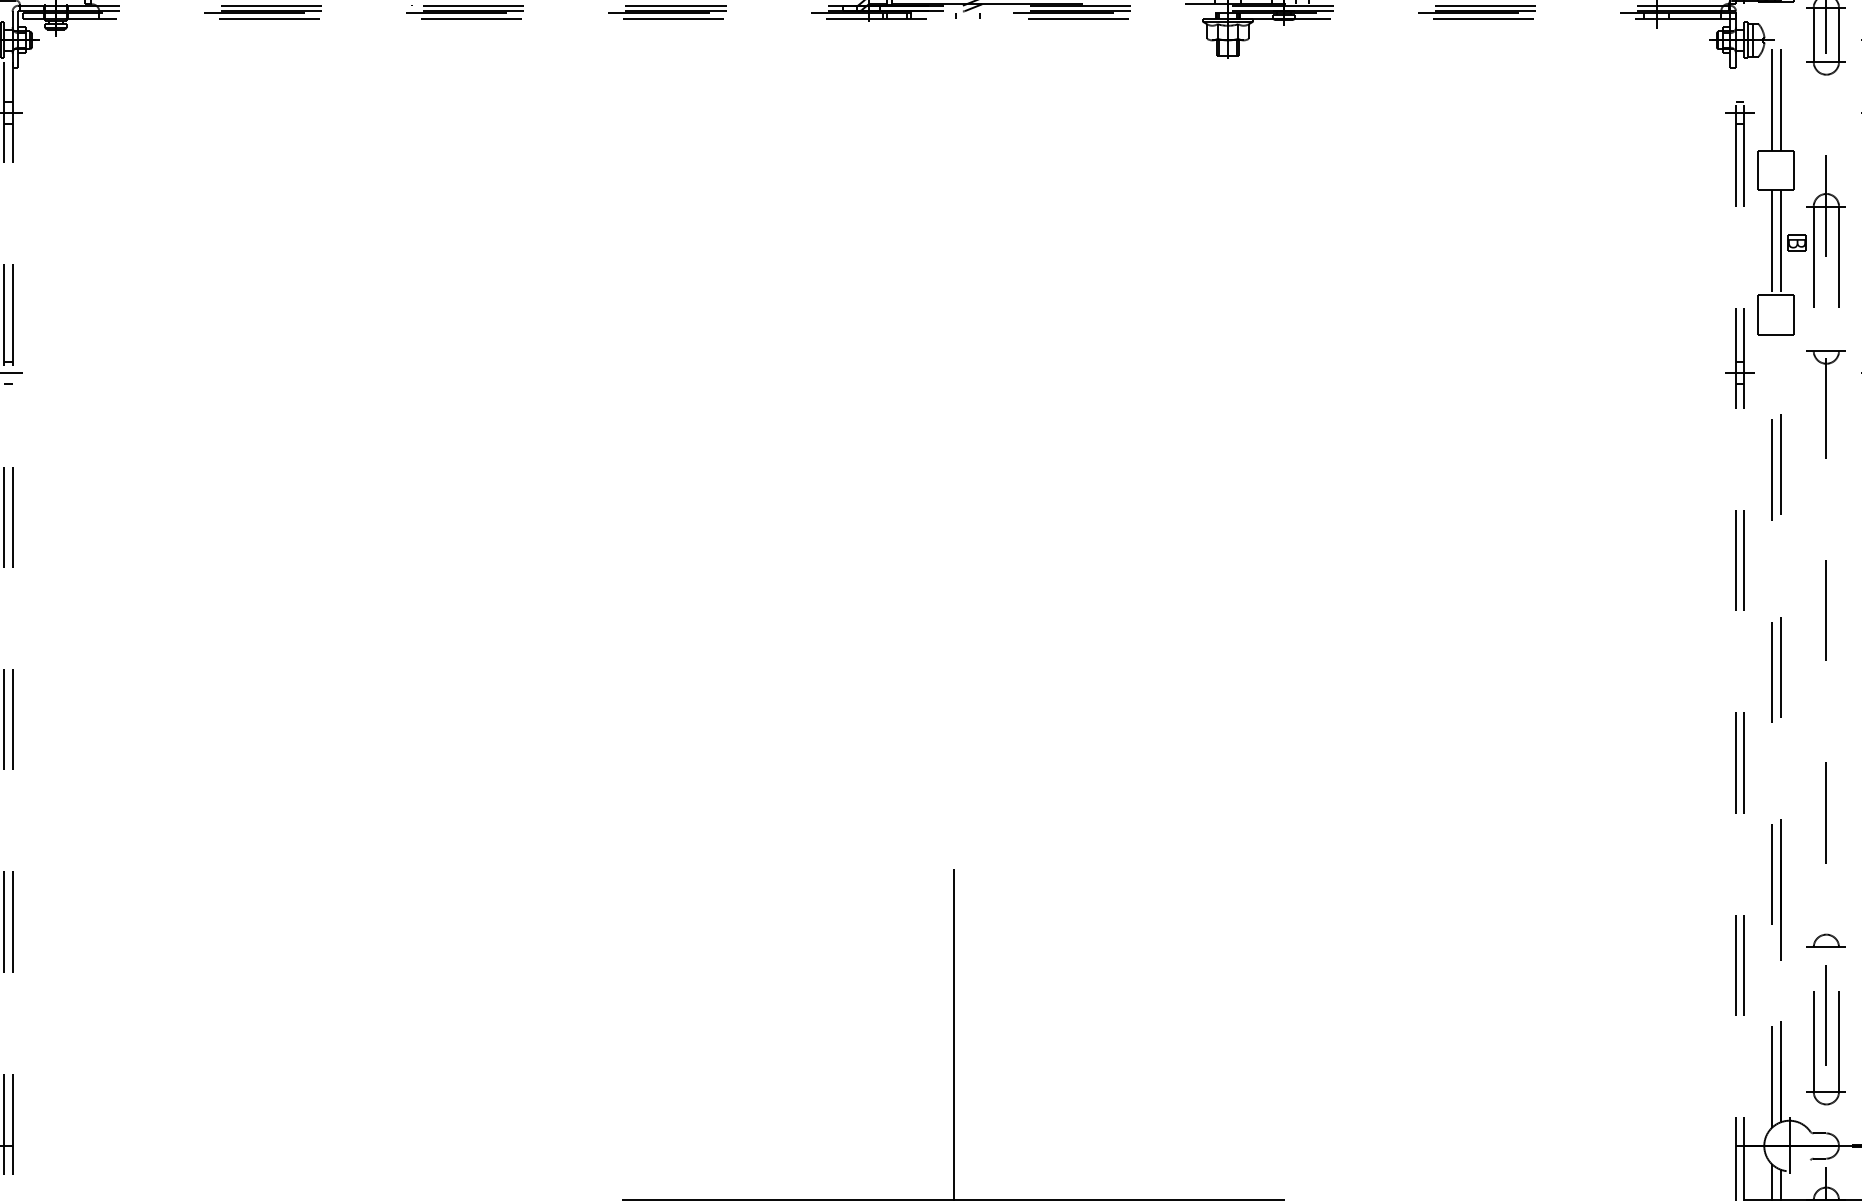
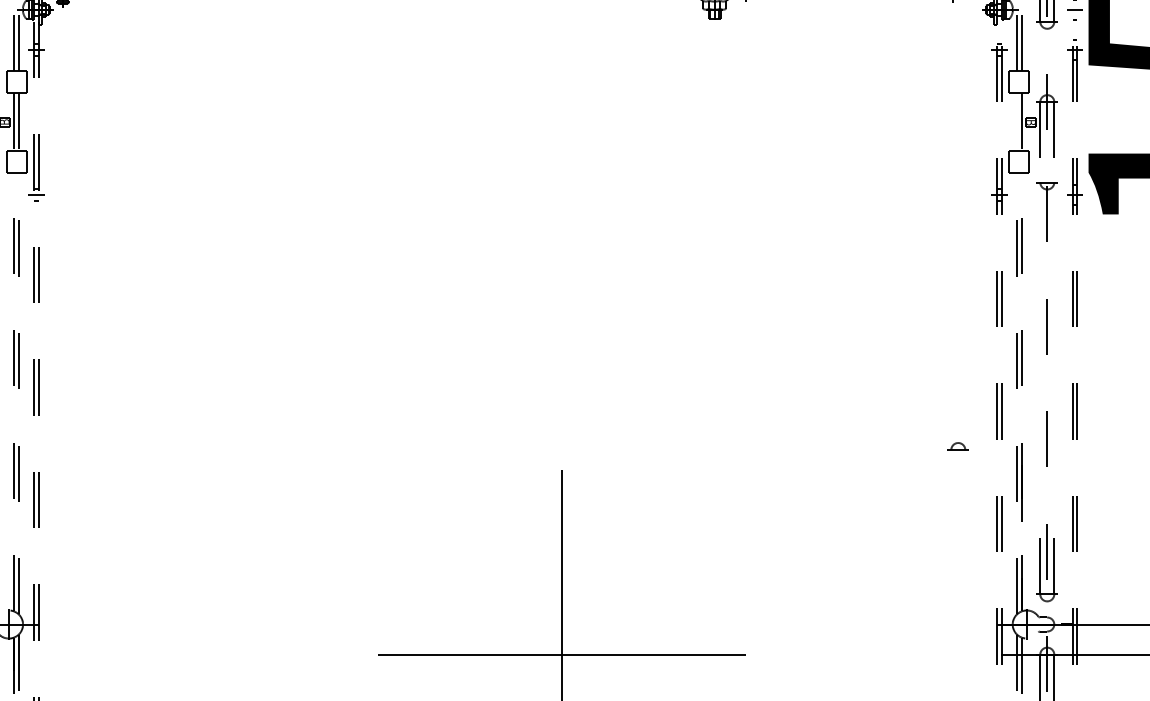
line: (1772, 243) -> (1017, 122), removed
part: (1824, 940) -> (957, 446), moved

